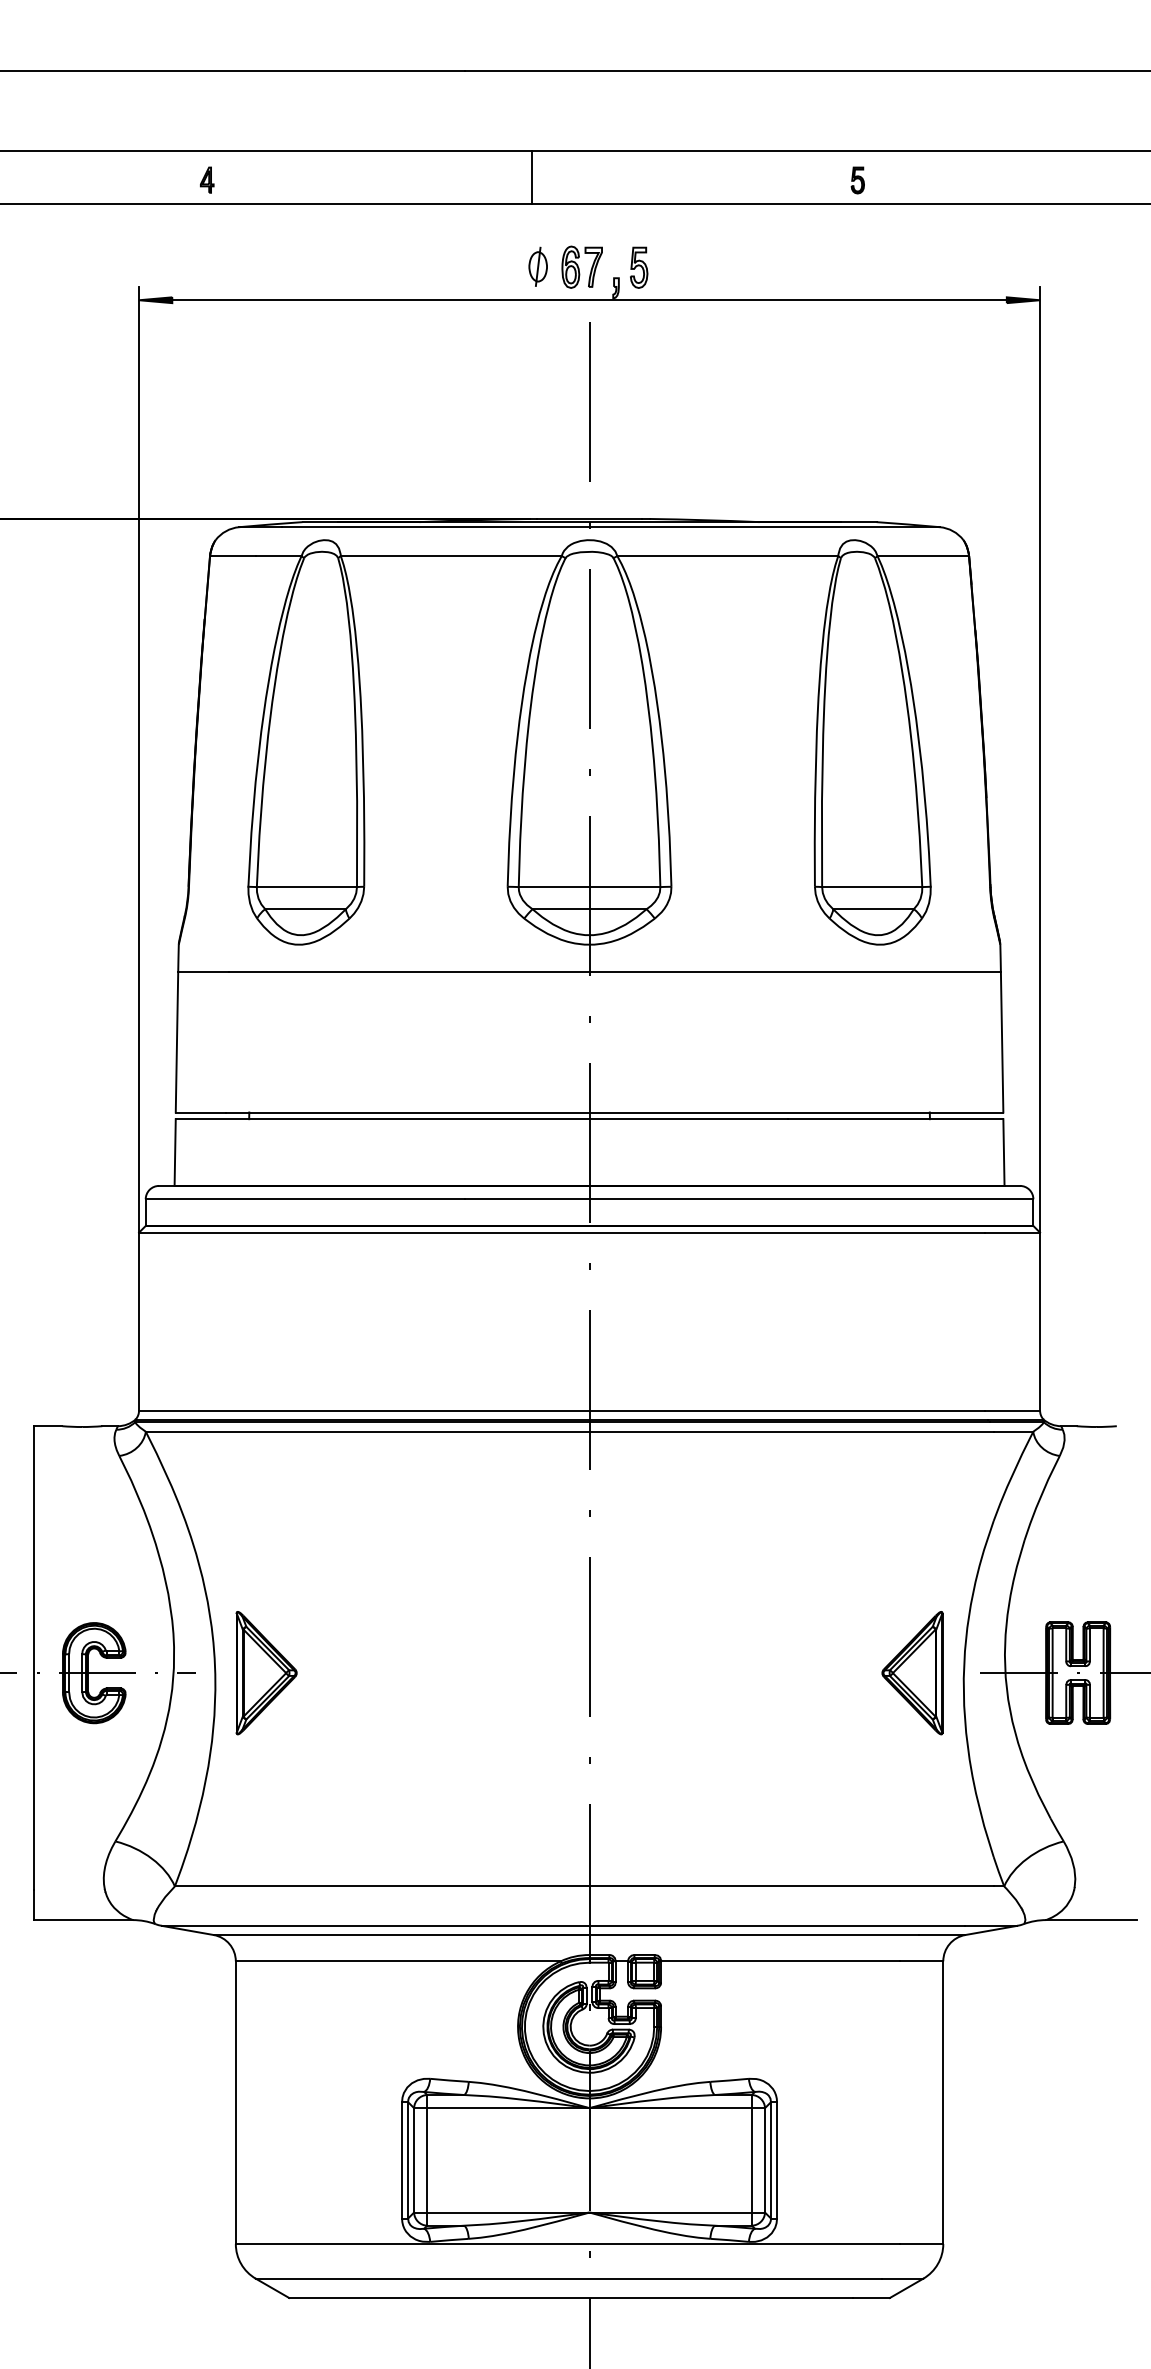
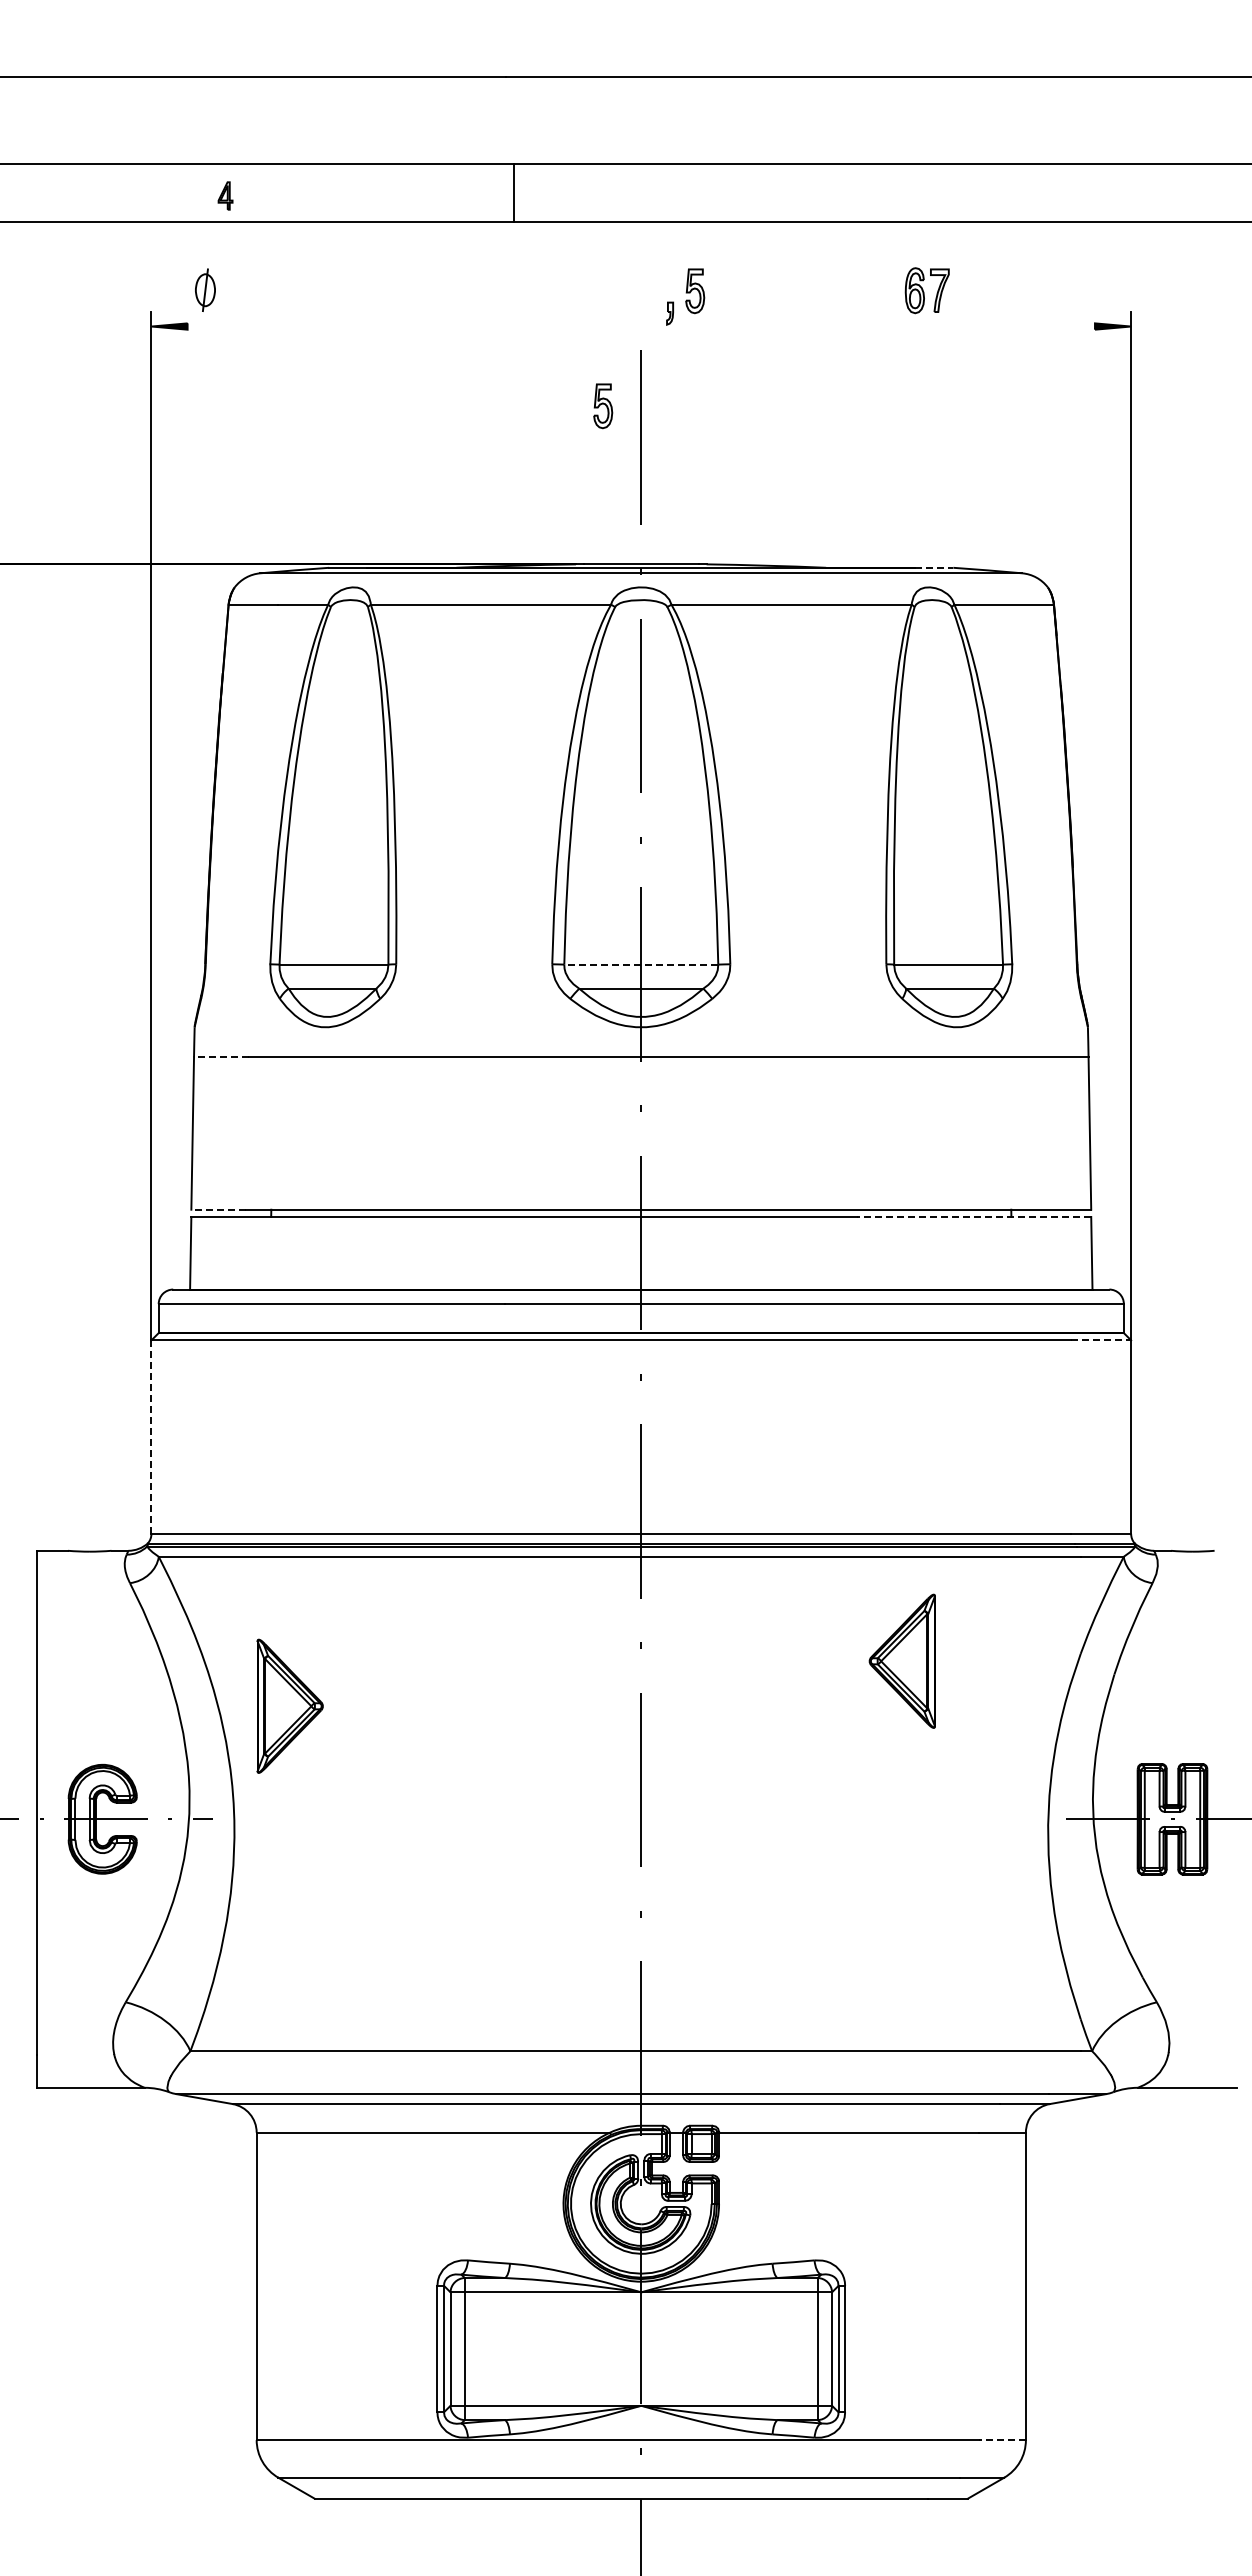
line: (531, 177) -> (513, 193), moved
part: (857, 180) -> (932, 196), removed
part: (538, 266) -> (205, 289), moved
part: (581, 267) -> (926, 290), moved
line: (588, 300) -> (640, 326), removed
part: (554, 373) -> (603, 406), added
line: (859, 521) -> (934, 567), solid -> dashed
line: (589, 886) -> (641, 964), solid -> dashed
line: (202, 972) -> (220, 1057), solid -> dashed
line: (200, 1112) -> (218, 1209), solid -> dashed
line: (895, 1118) -> (973, 1216), solid -> dashed
line: (1012, 1232) -> (1101, 1340), solid -> dashed
line: (139, 1321) -> (151, 1437), solid -> dashed
part: (266, 1672) -> (289, 1705), moved
part: (911, 1672) -> (901, 1660), moved
line: (921, 2244) -> (1002, 2440), solid -> dashed

